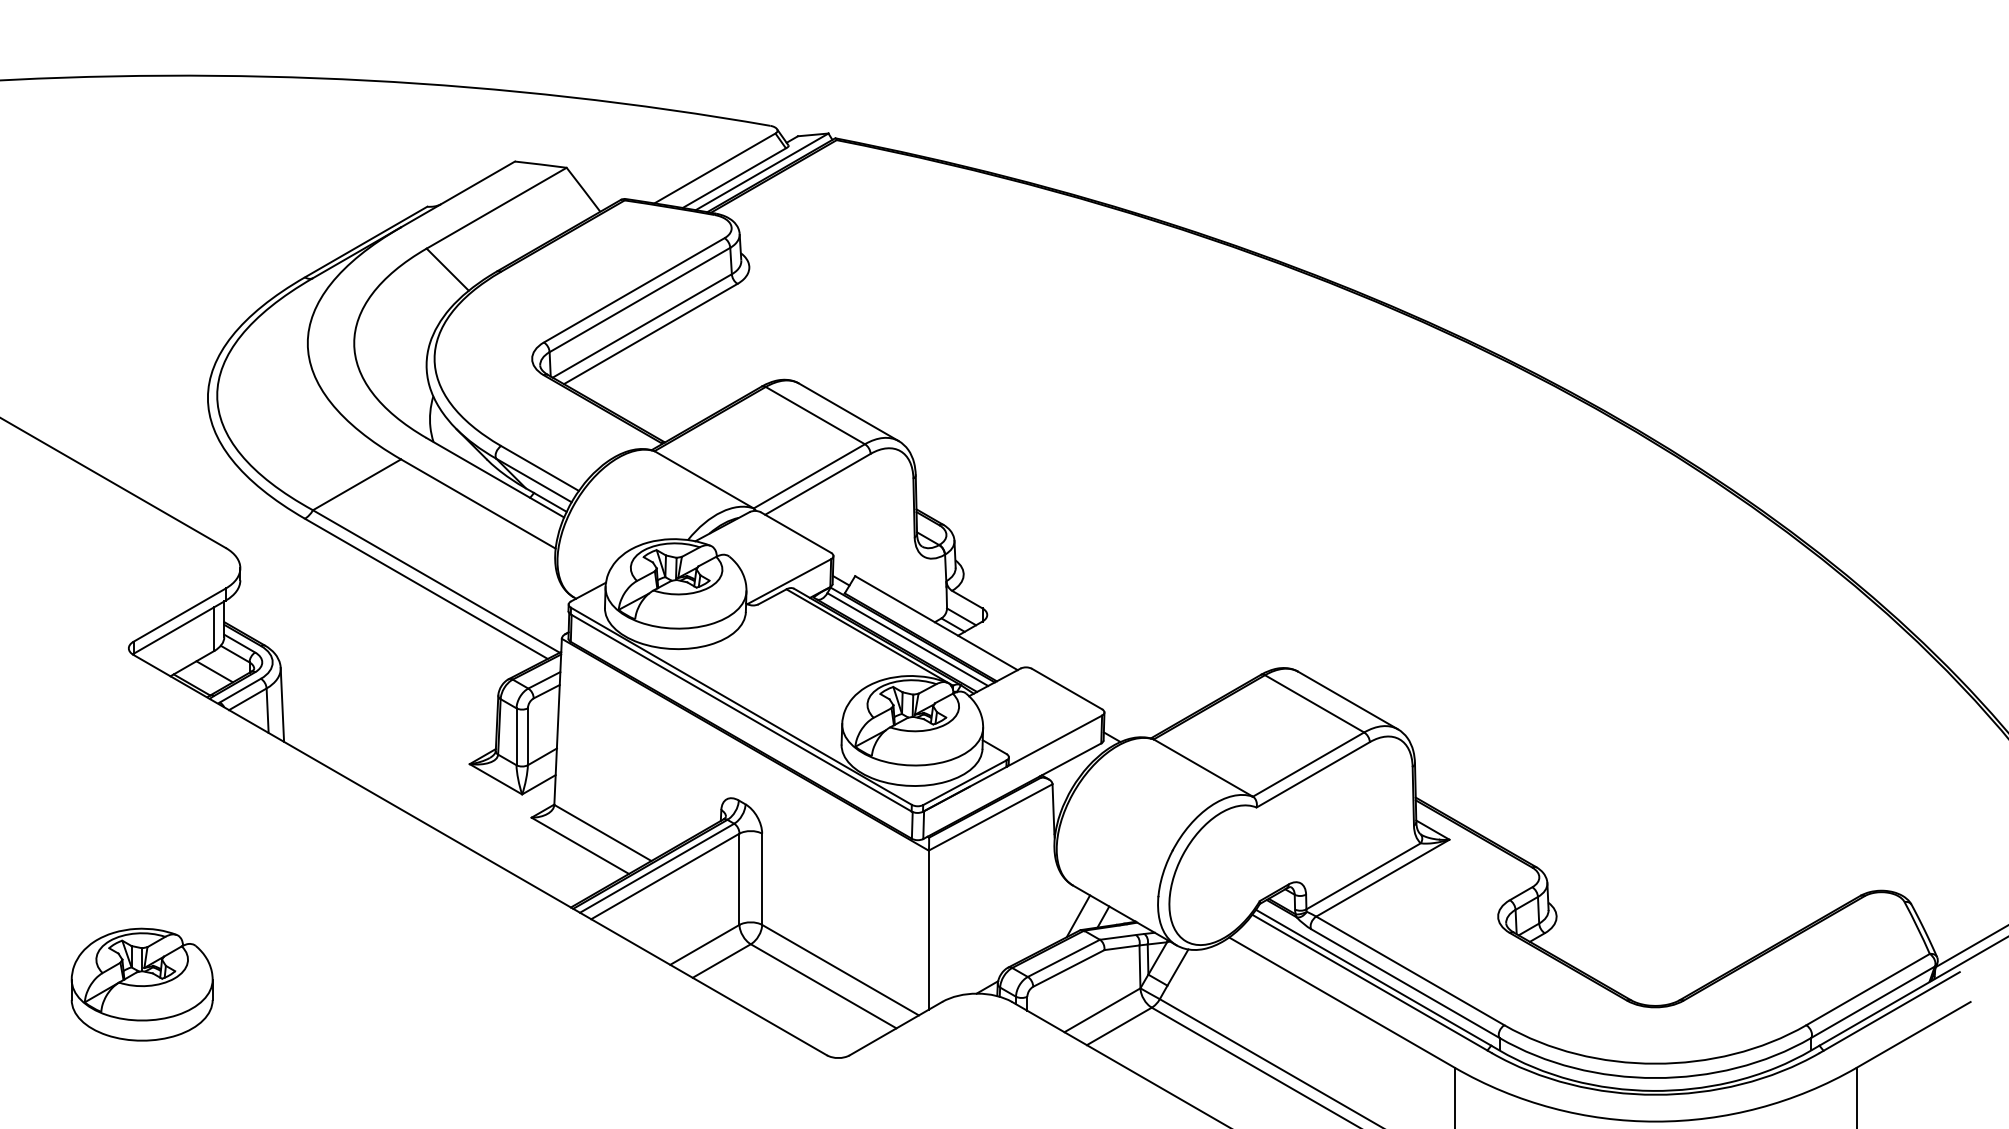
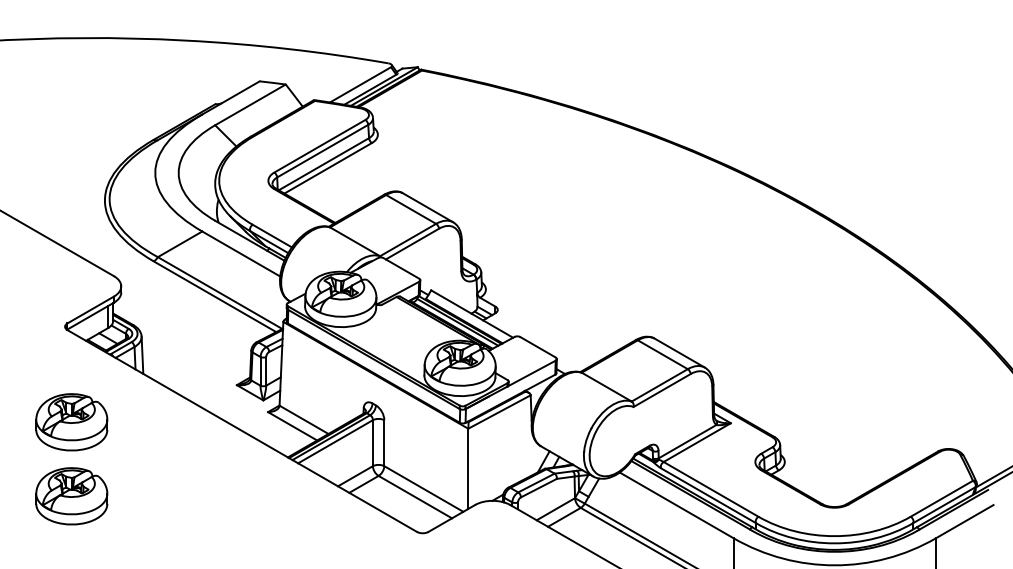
part: (141, 838) -> (71, 422), added

